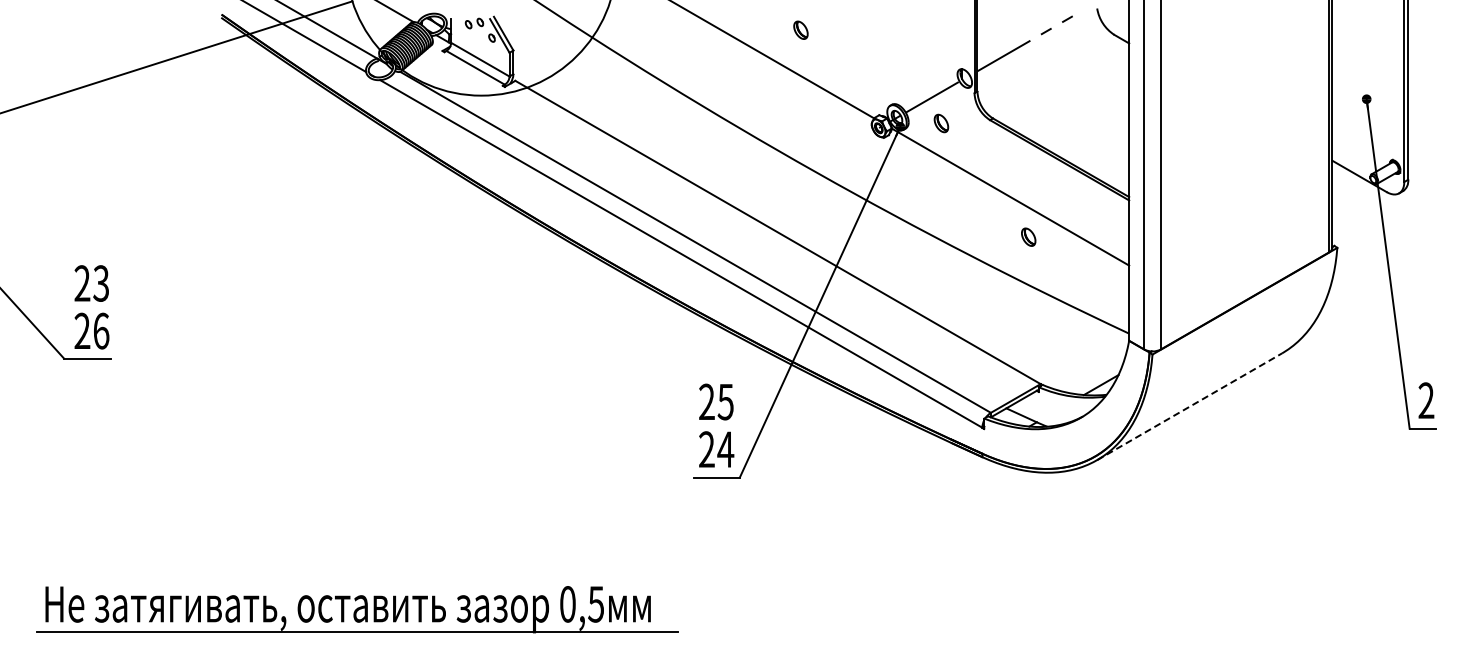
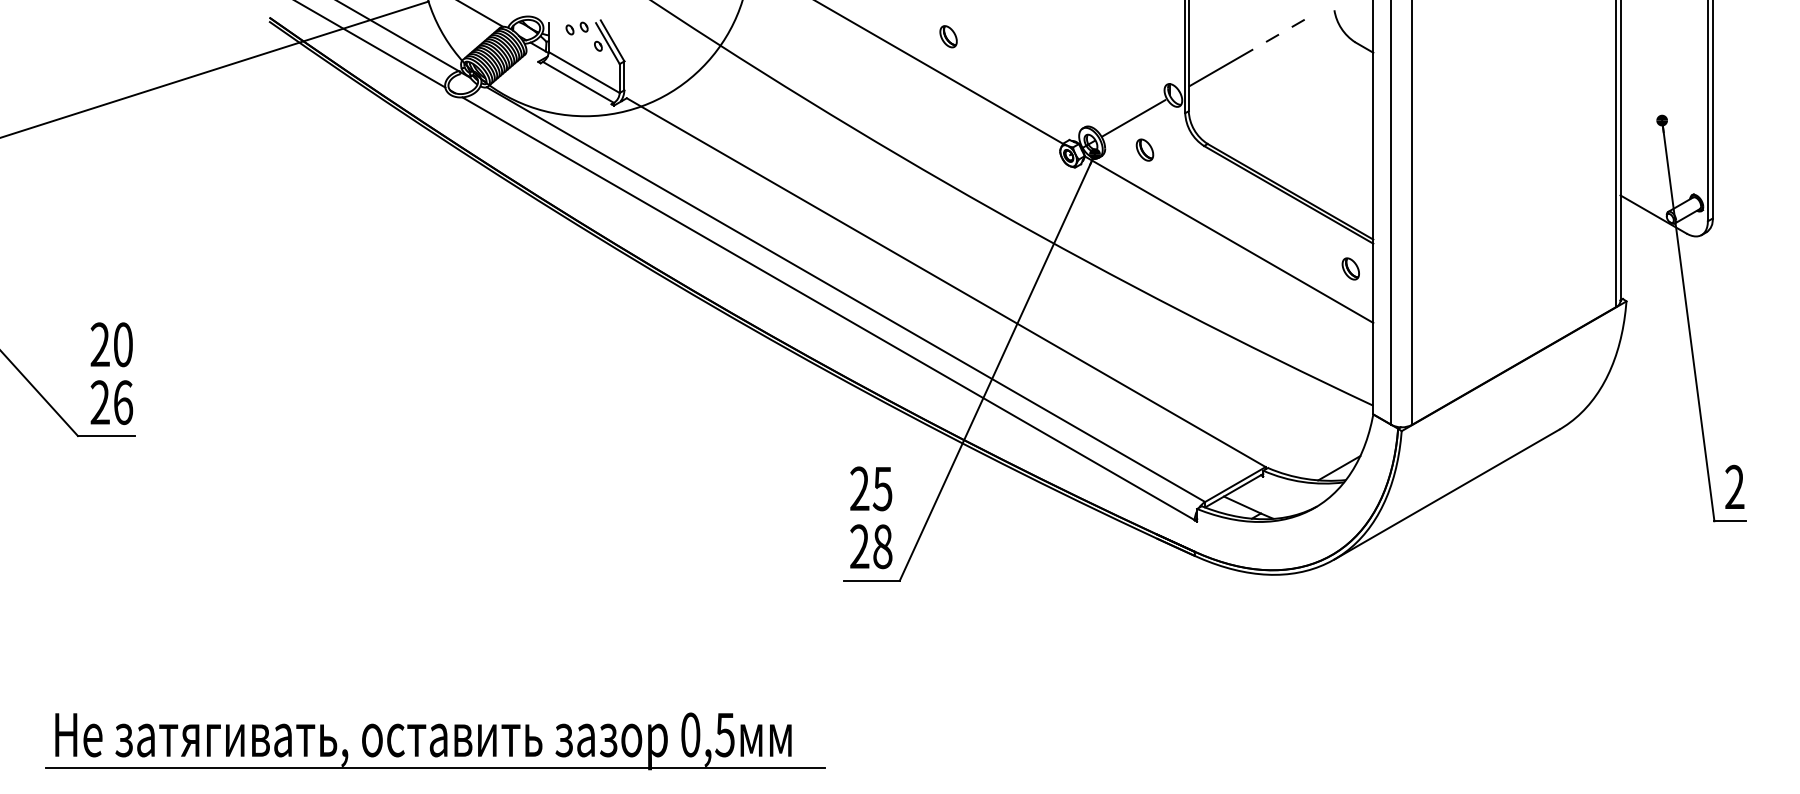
part: (800, 29) -> (948, 35), moved
part: (1028, 236) -> (1350, 268), moved
text: (101, 283) -> (123, 344), 23 -> 20
line: (1189, 406) -> (1446, 494), dashed -> solid
text: (725, 449) -> (882, 546), 24 -> 28

